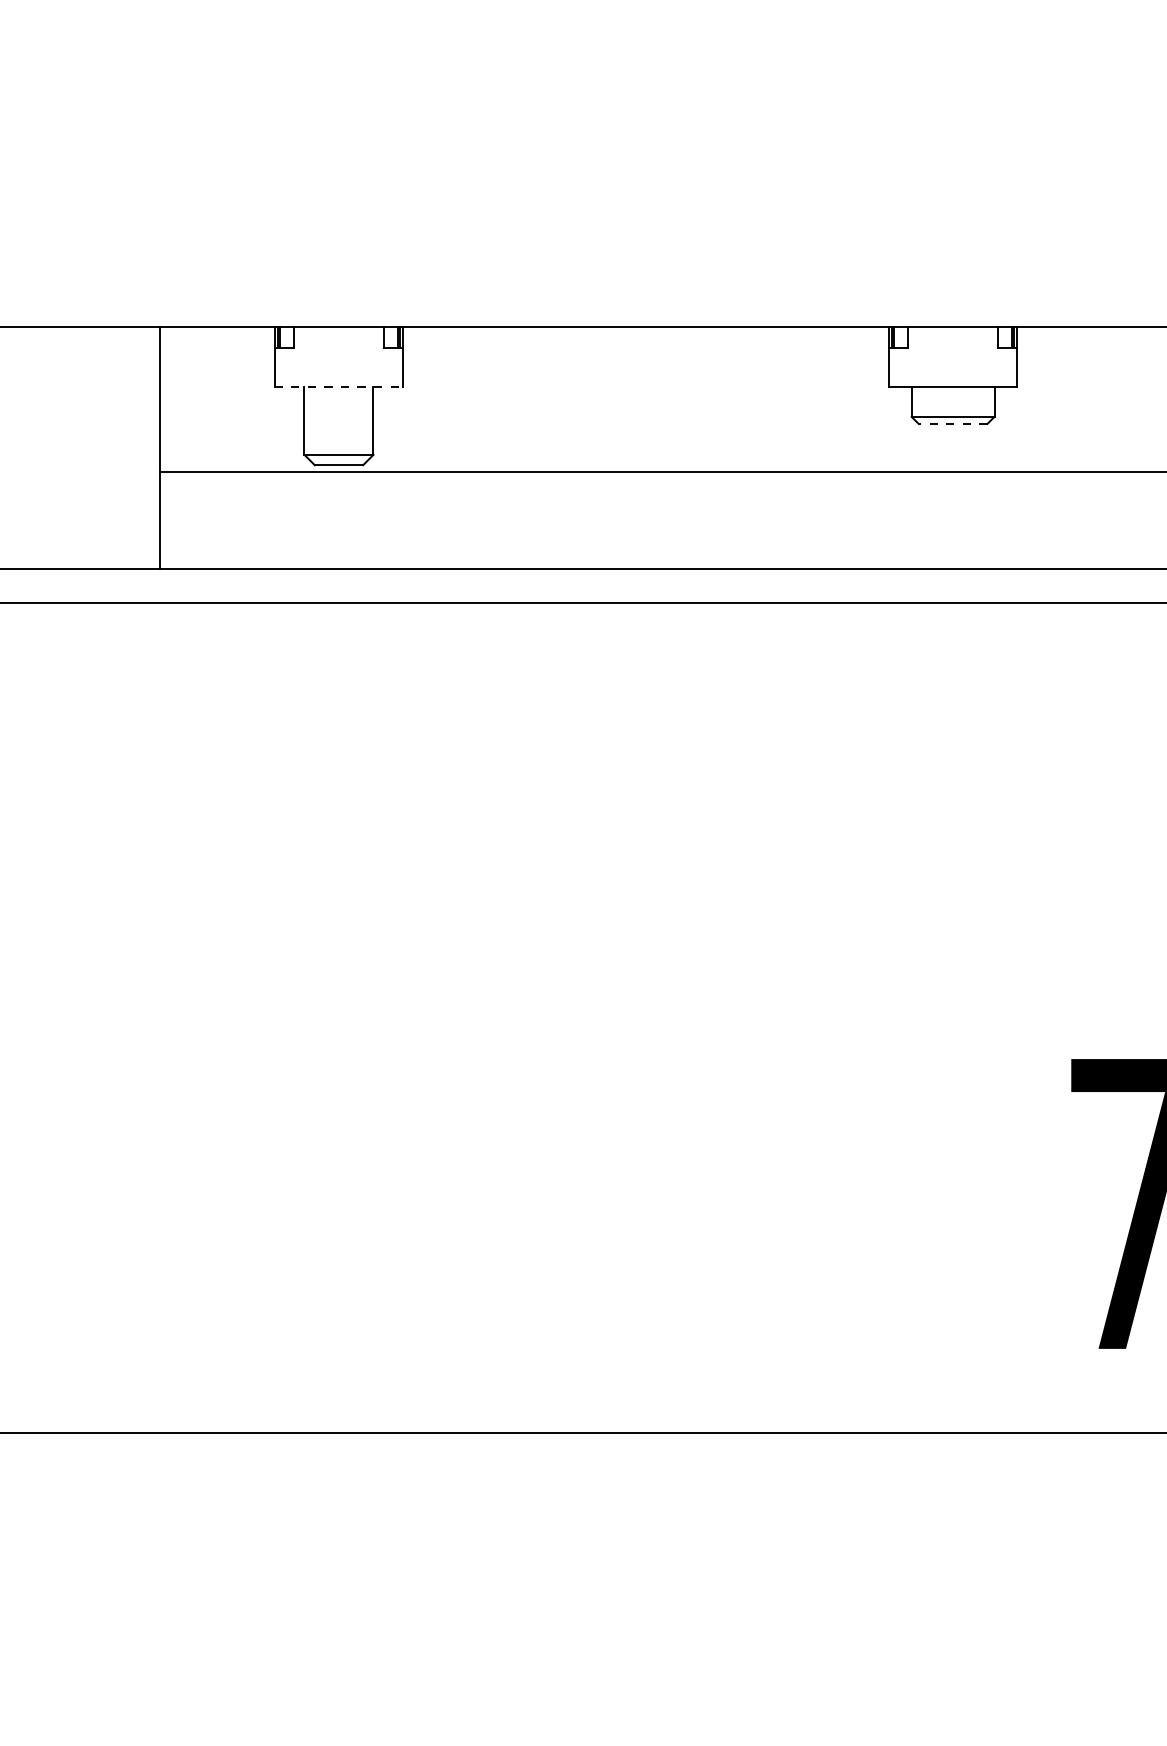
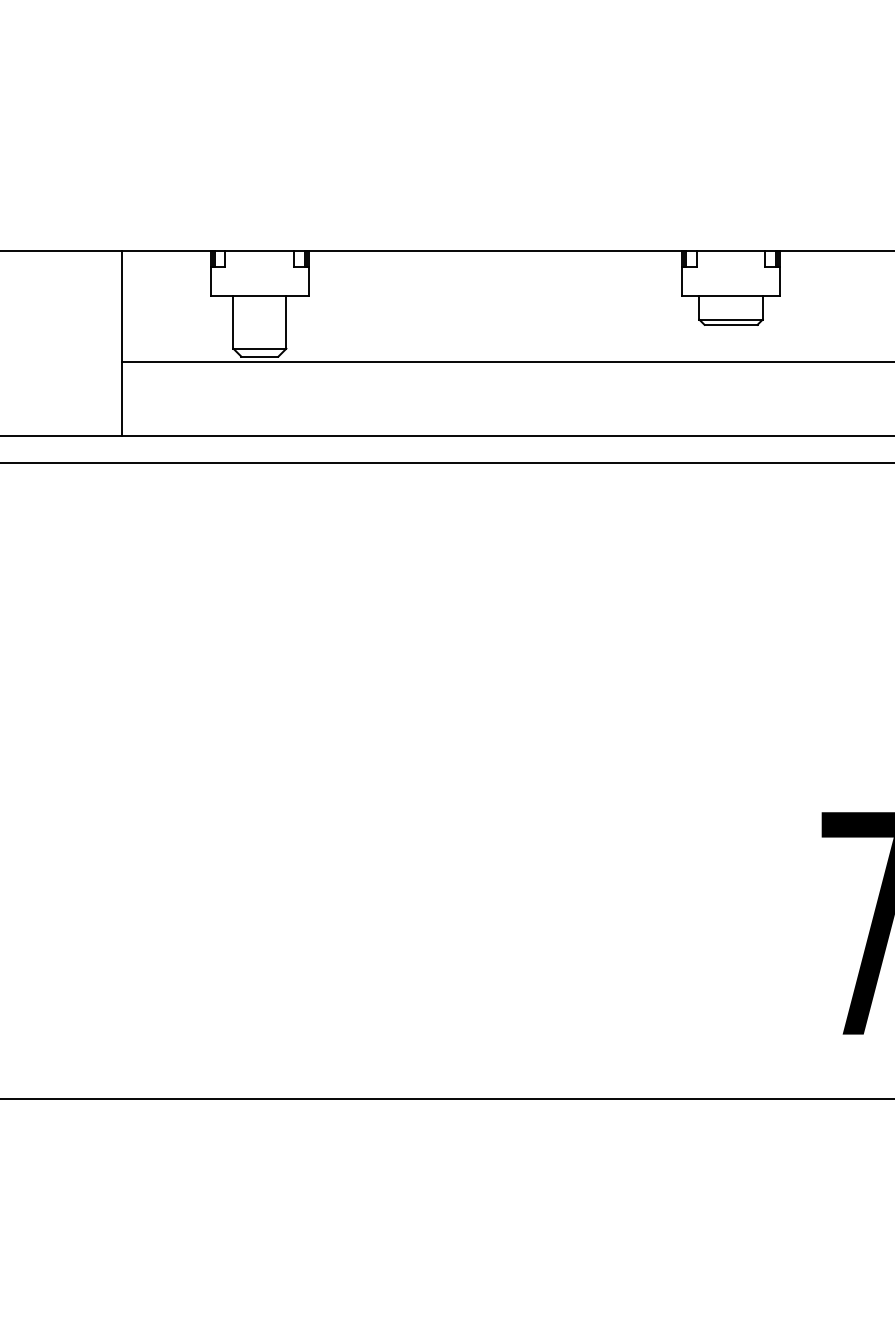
line: (339, 386) -> (260, 296), dashed -> solid
line: (953, 423) -> (731, 324), dashed -> solid

